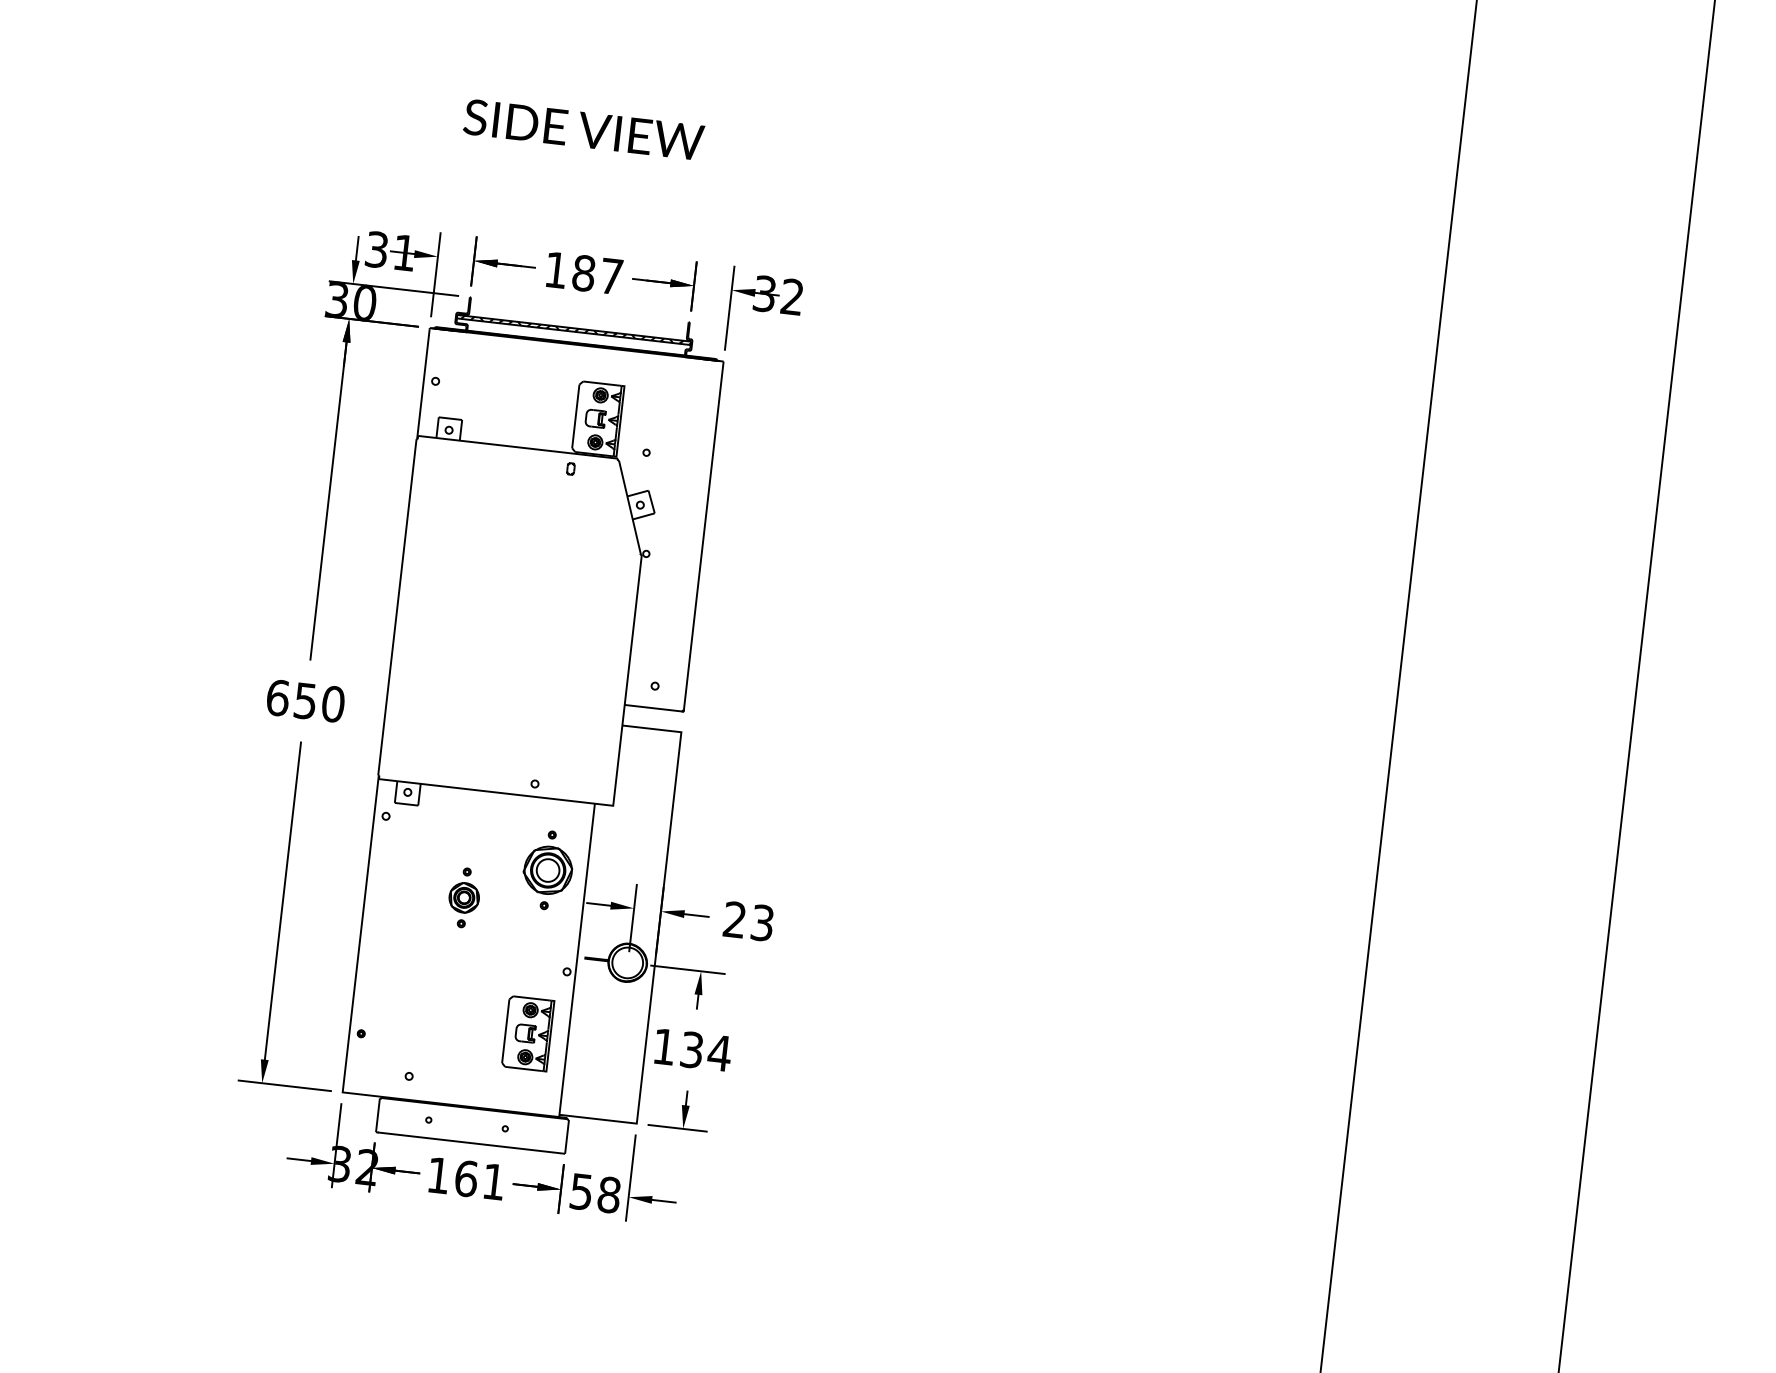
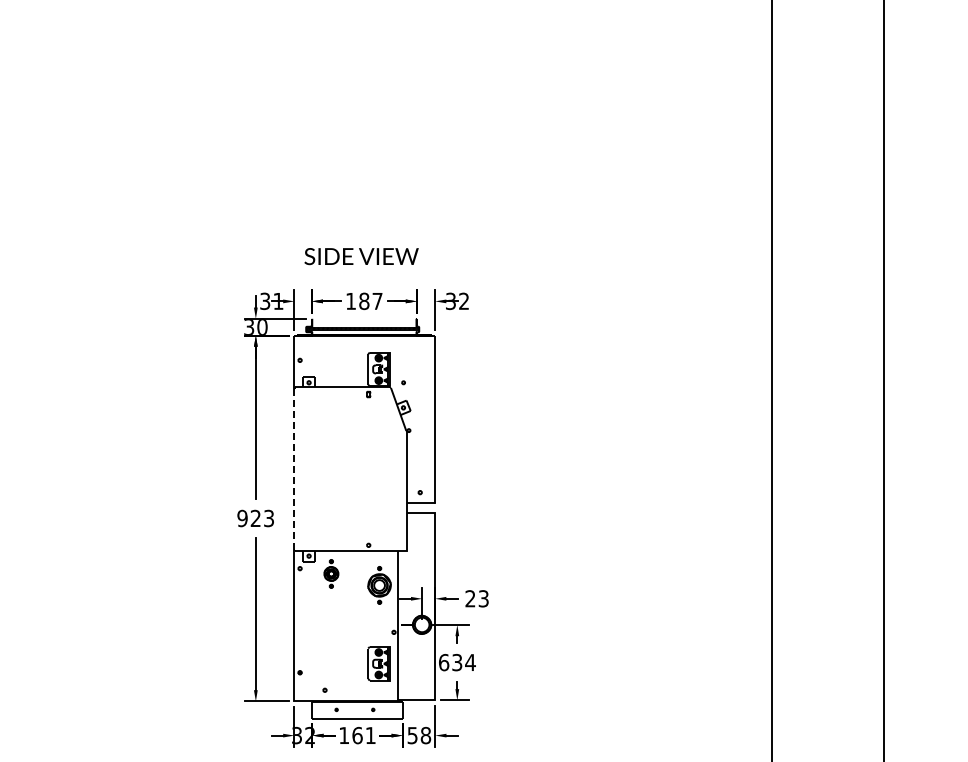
text: (583, 129) -> (361, 256), moved
line: (398, 605) -> (294, 468), solid -> dashed
text: (304, 700) -> (255, 518), 650 -> 923
part: (464, 896) -> (331, 573), moved
text: (665, 1046) -> (444, 662), 134 -> 634

